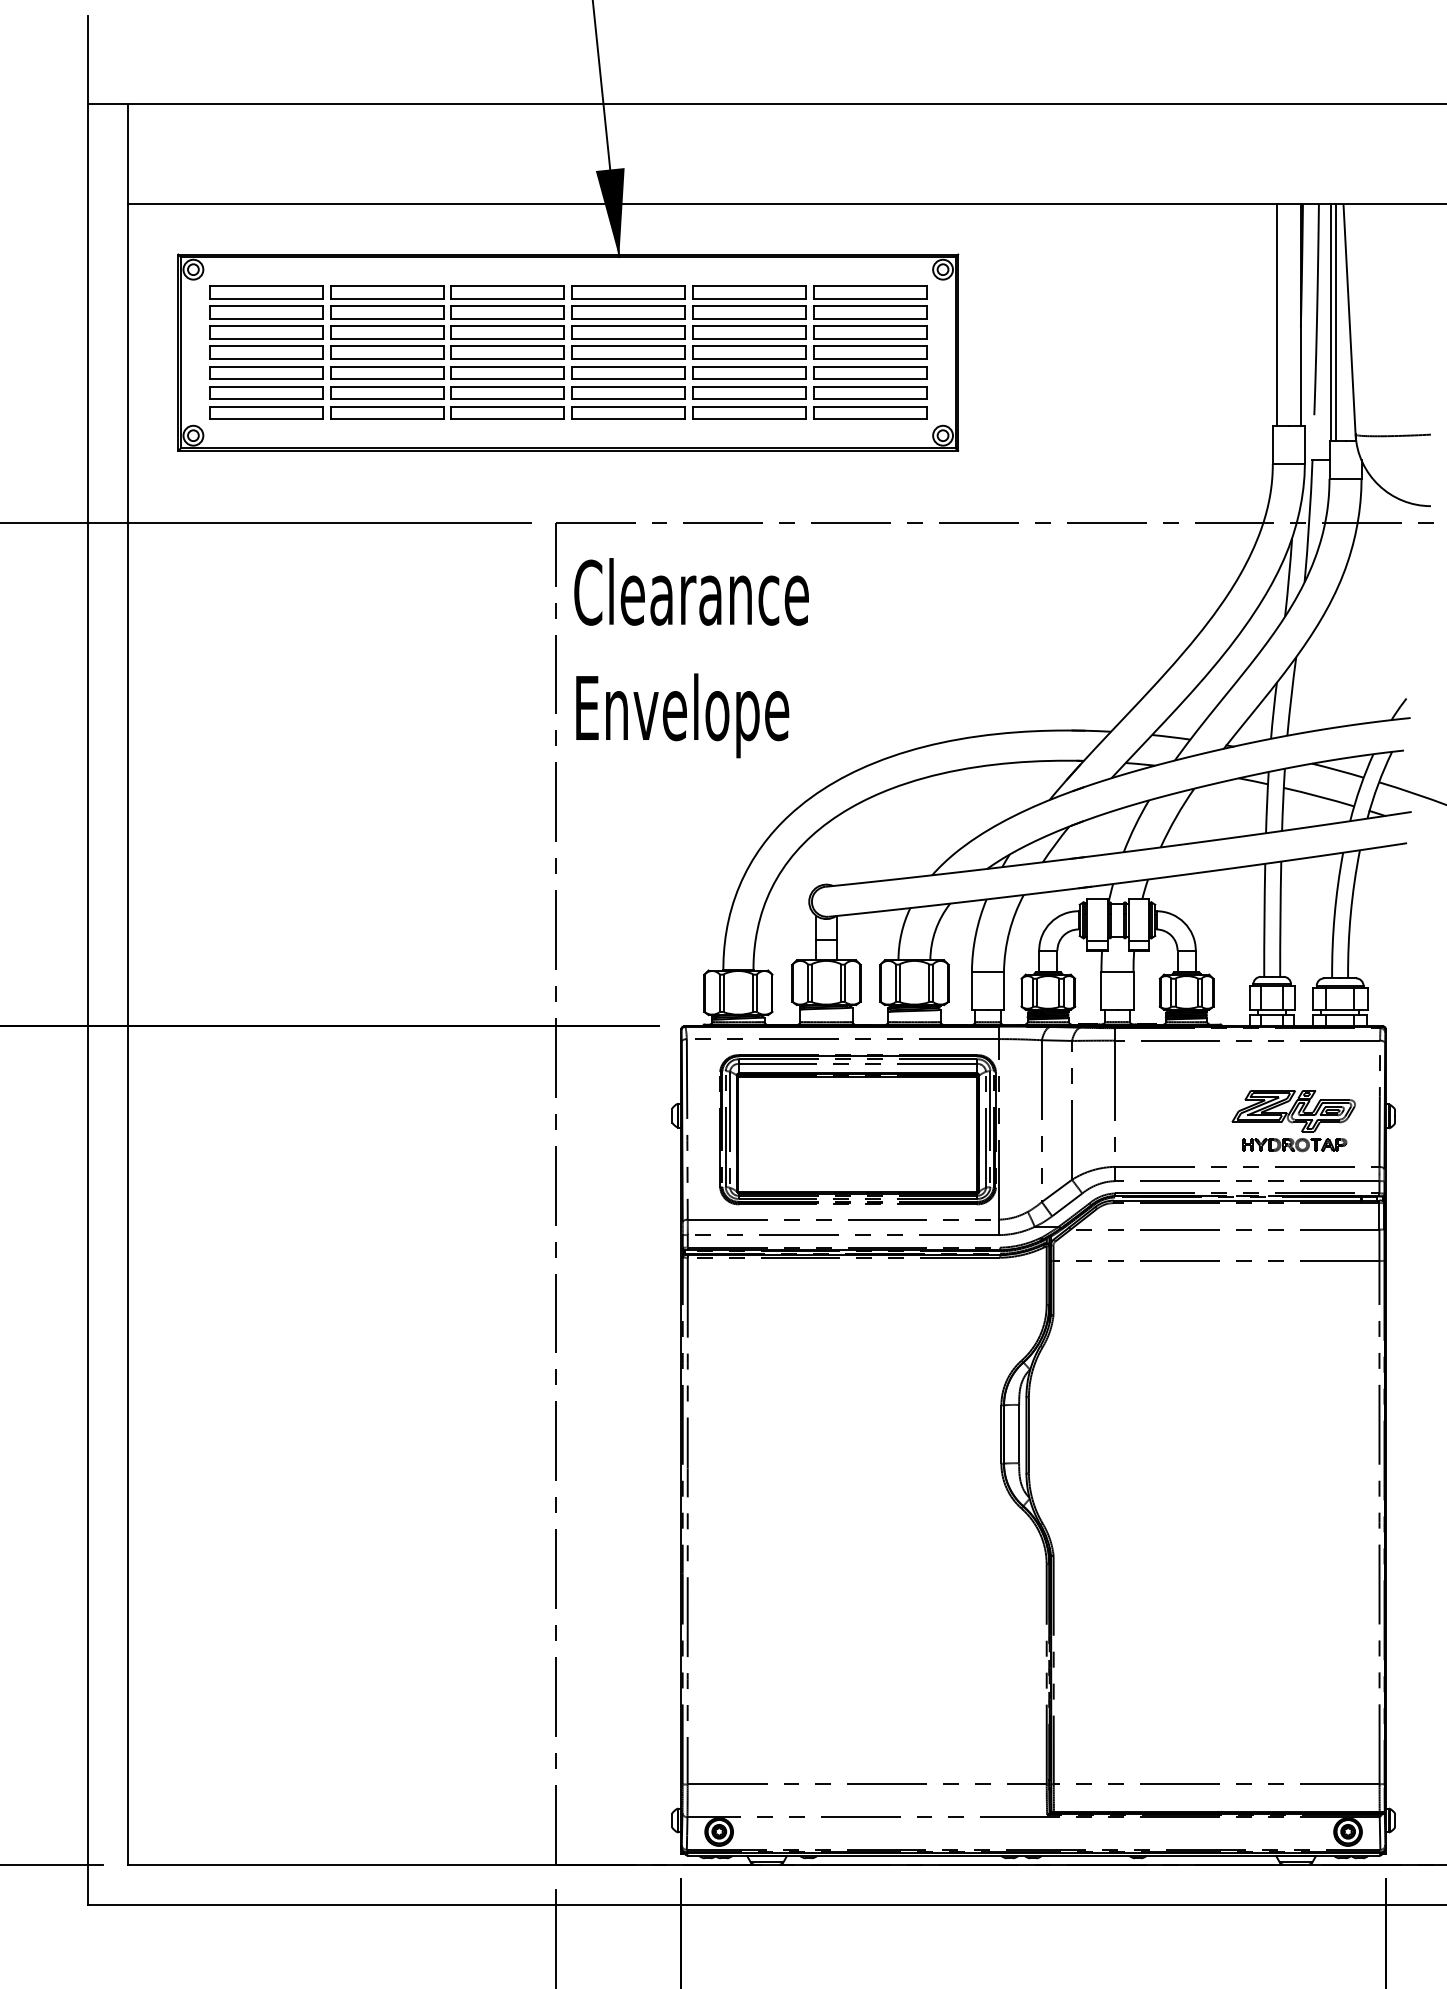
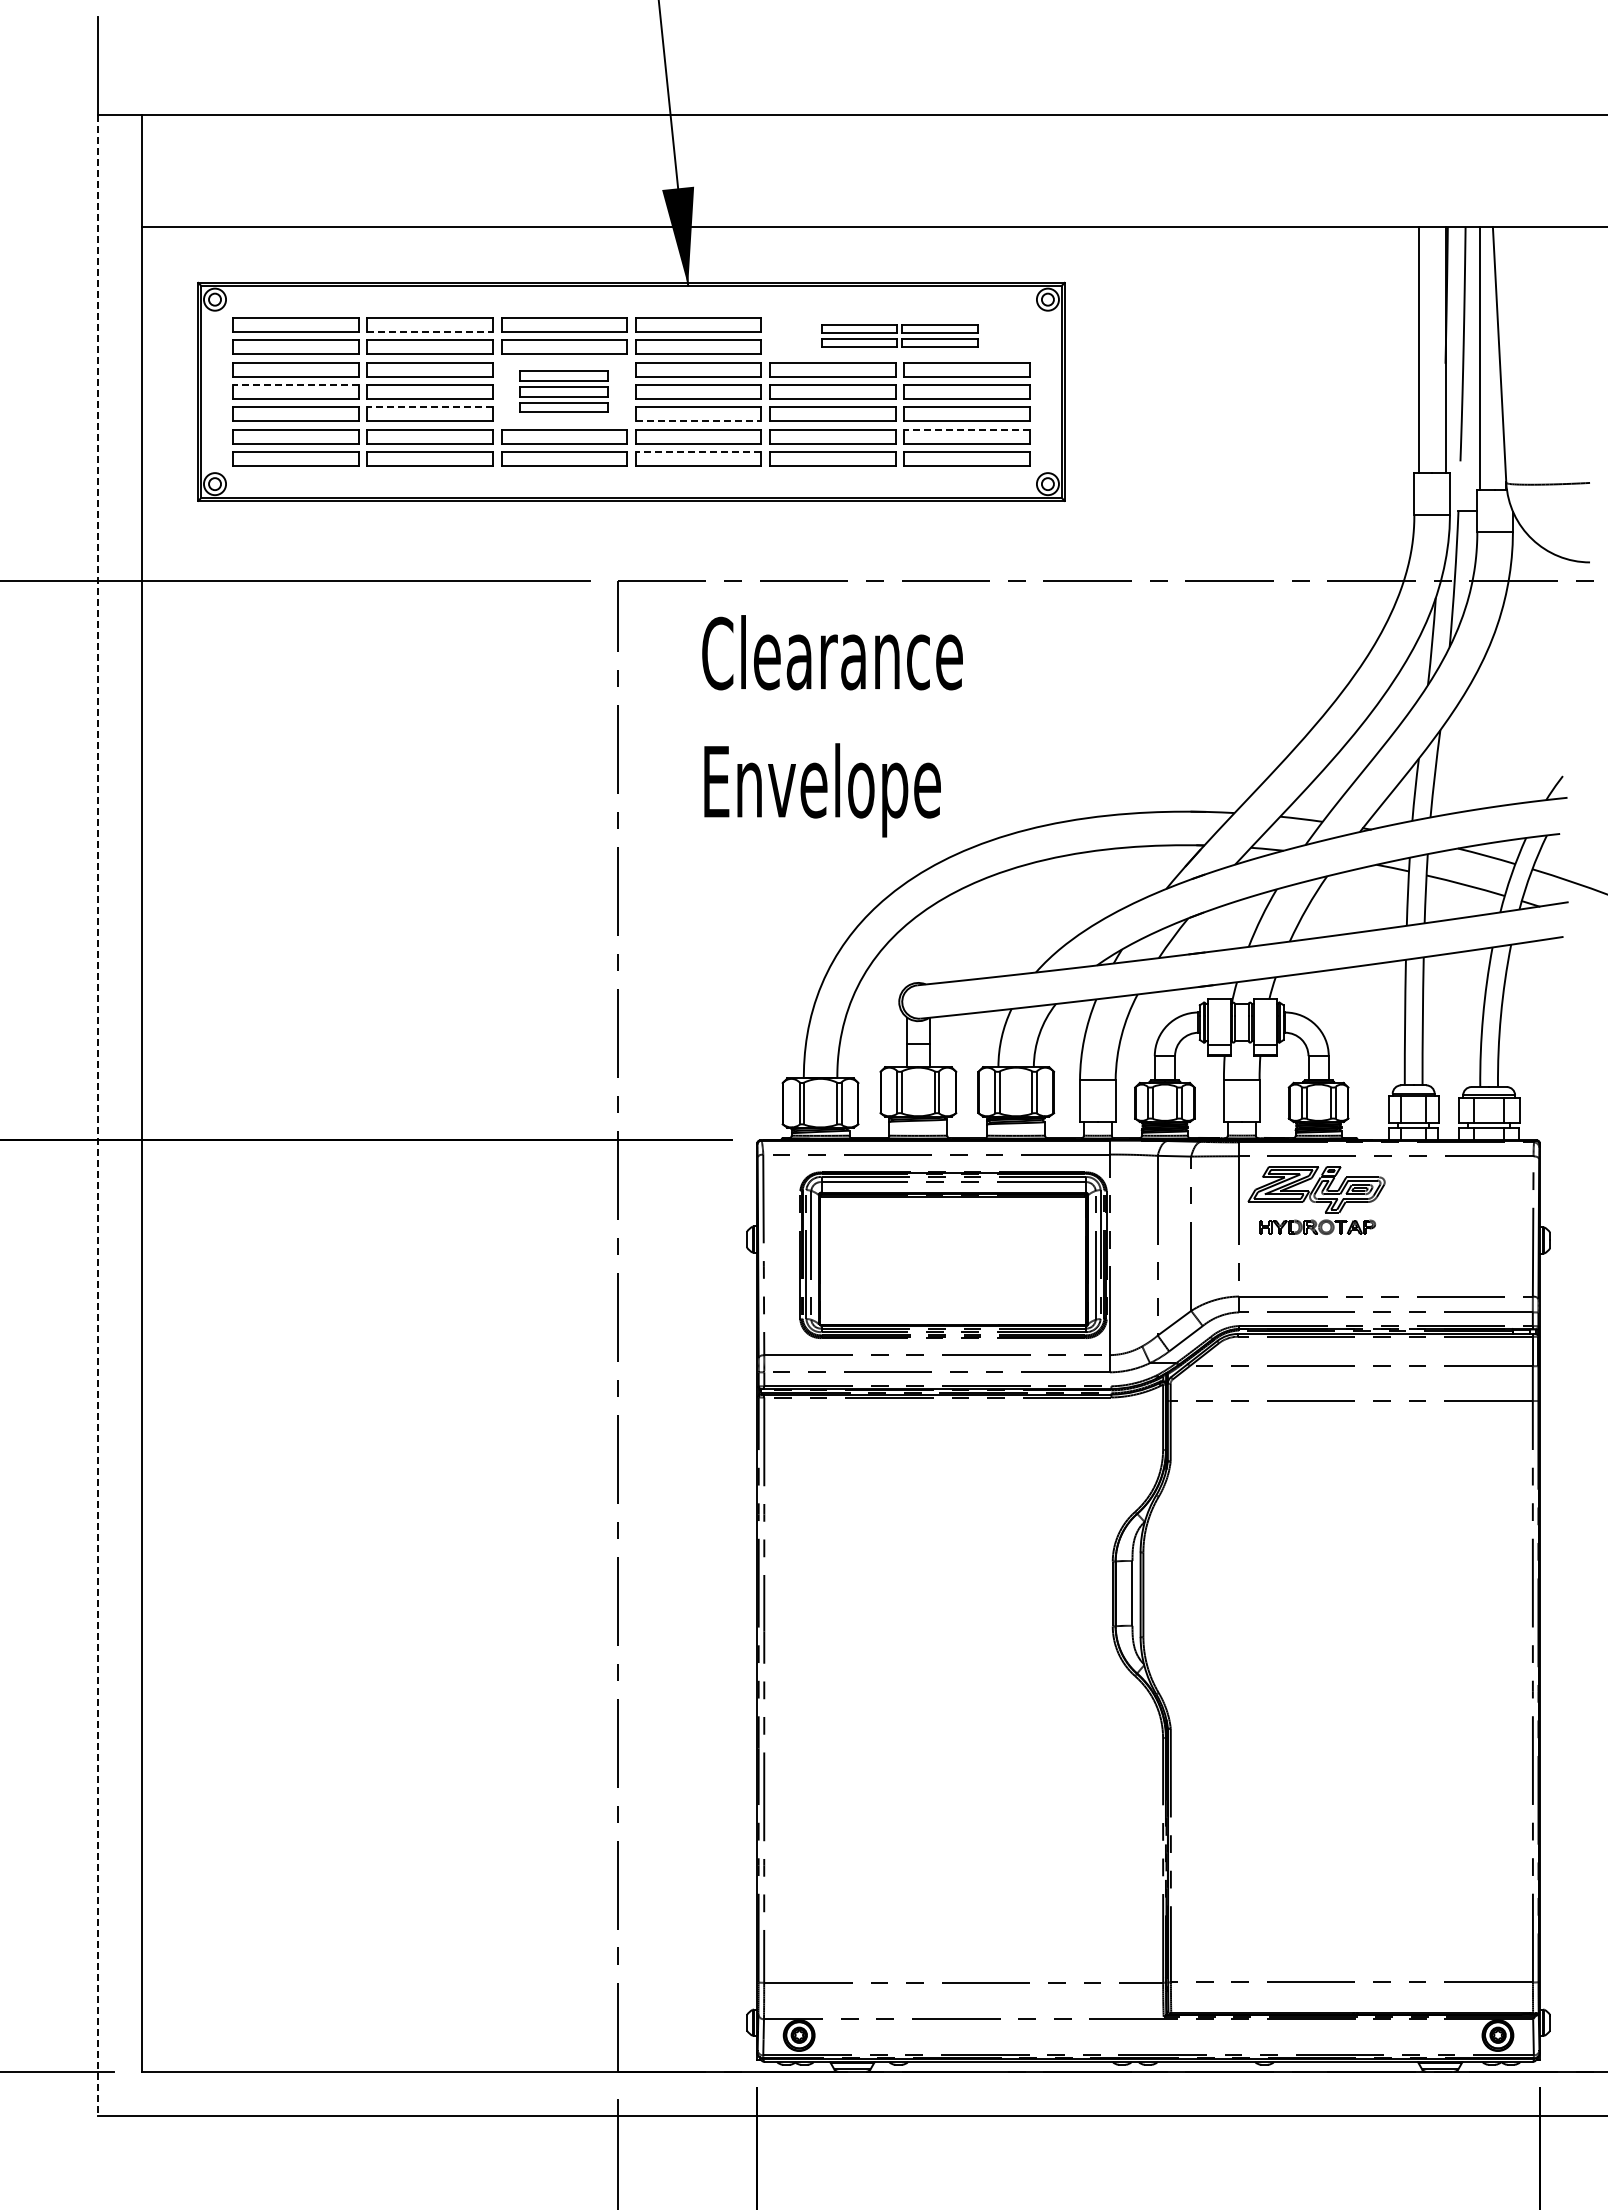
line: (387, 298) -> (430, 331), solid -> dashed
part: (809, 301) -> (899, 335), size x0.6
line: (1335, 322) -> (1484, 358), removed
line: (266, 346) -> (296, 384), solid -> dashed
part: (507, 352) -> (564, 391), size x0.7
line: (387, 366) -> (430, 407), solid -> dashed
line: (628, 379) -> (698, 421), solid -> dashed
line: (869, 386) -> (966, 429), solid -> dashed
line: (628, 407) -> (698, 452), solid -> dashed
text: (691, 658) -> (832, 726), moved
line: (87, 1003) -> (97, 1115), solid -> dashed
part: (1293, 1120) -> (1316, 1200), moved

